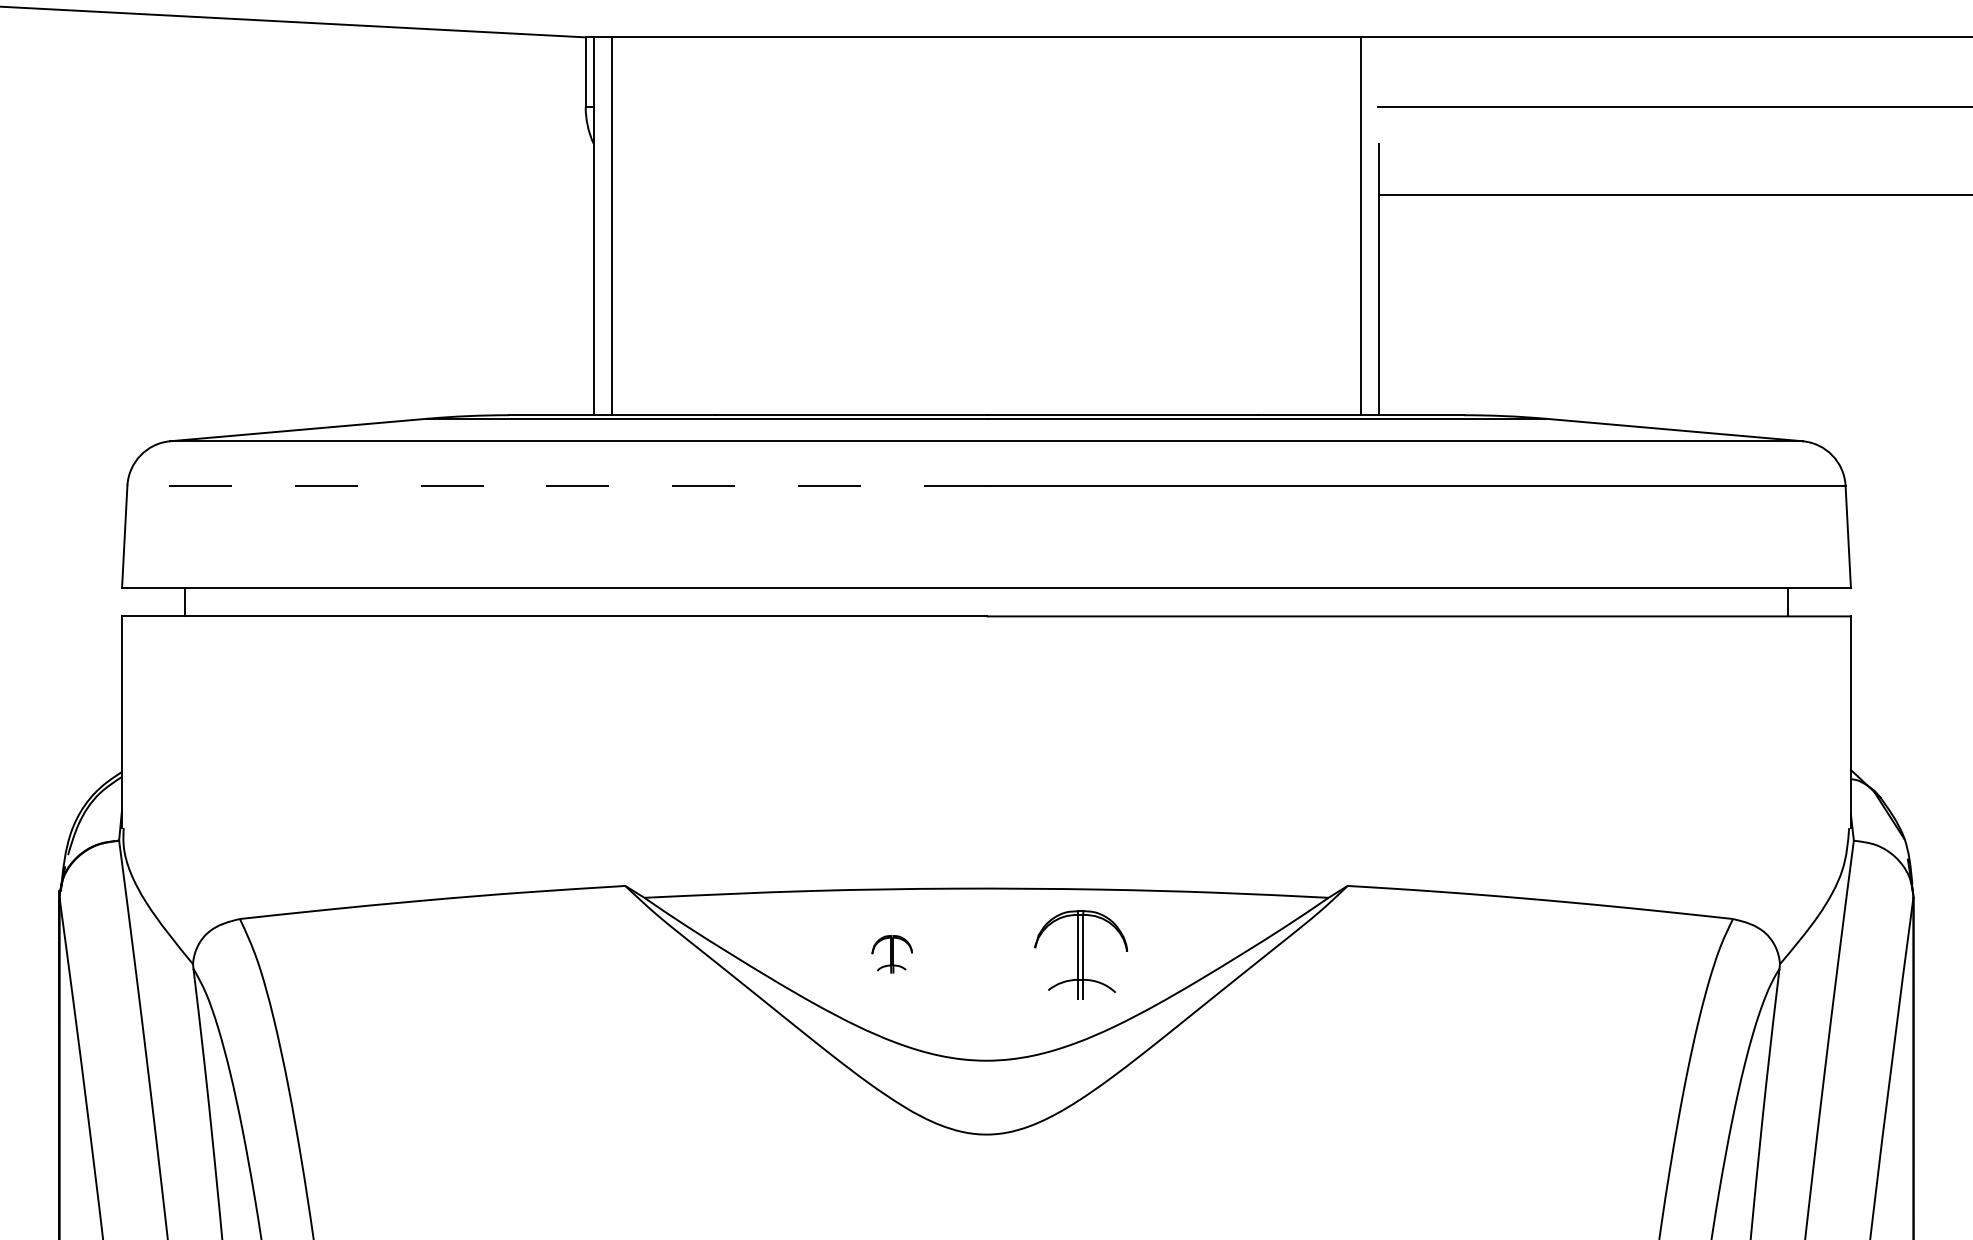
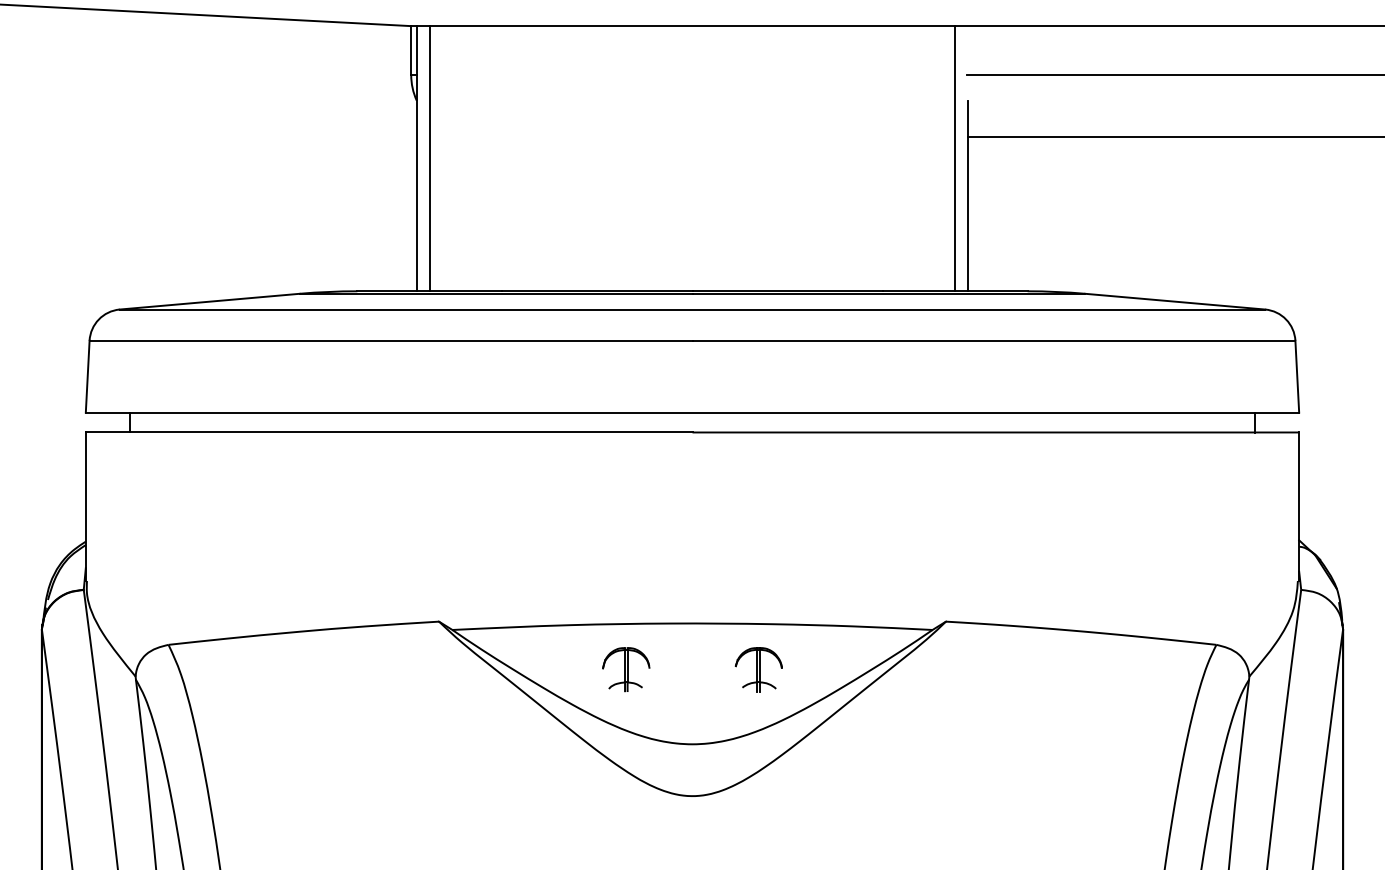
line: (556, 485) -> (390, 340), dashed -> solid
part: (892, 954) -> (626, 669), size x1.67
part: (1080, 954) -> (758, 669), size x0.71

